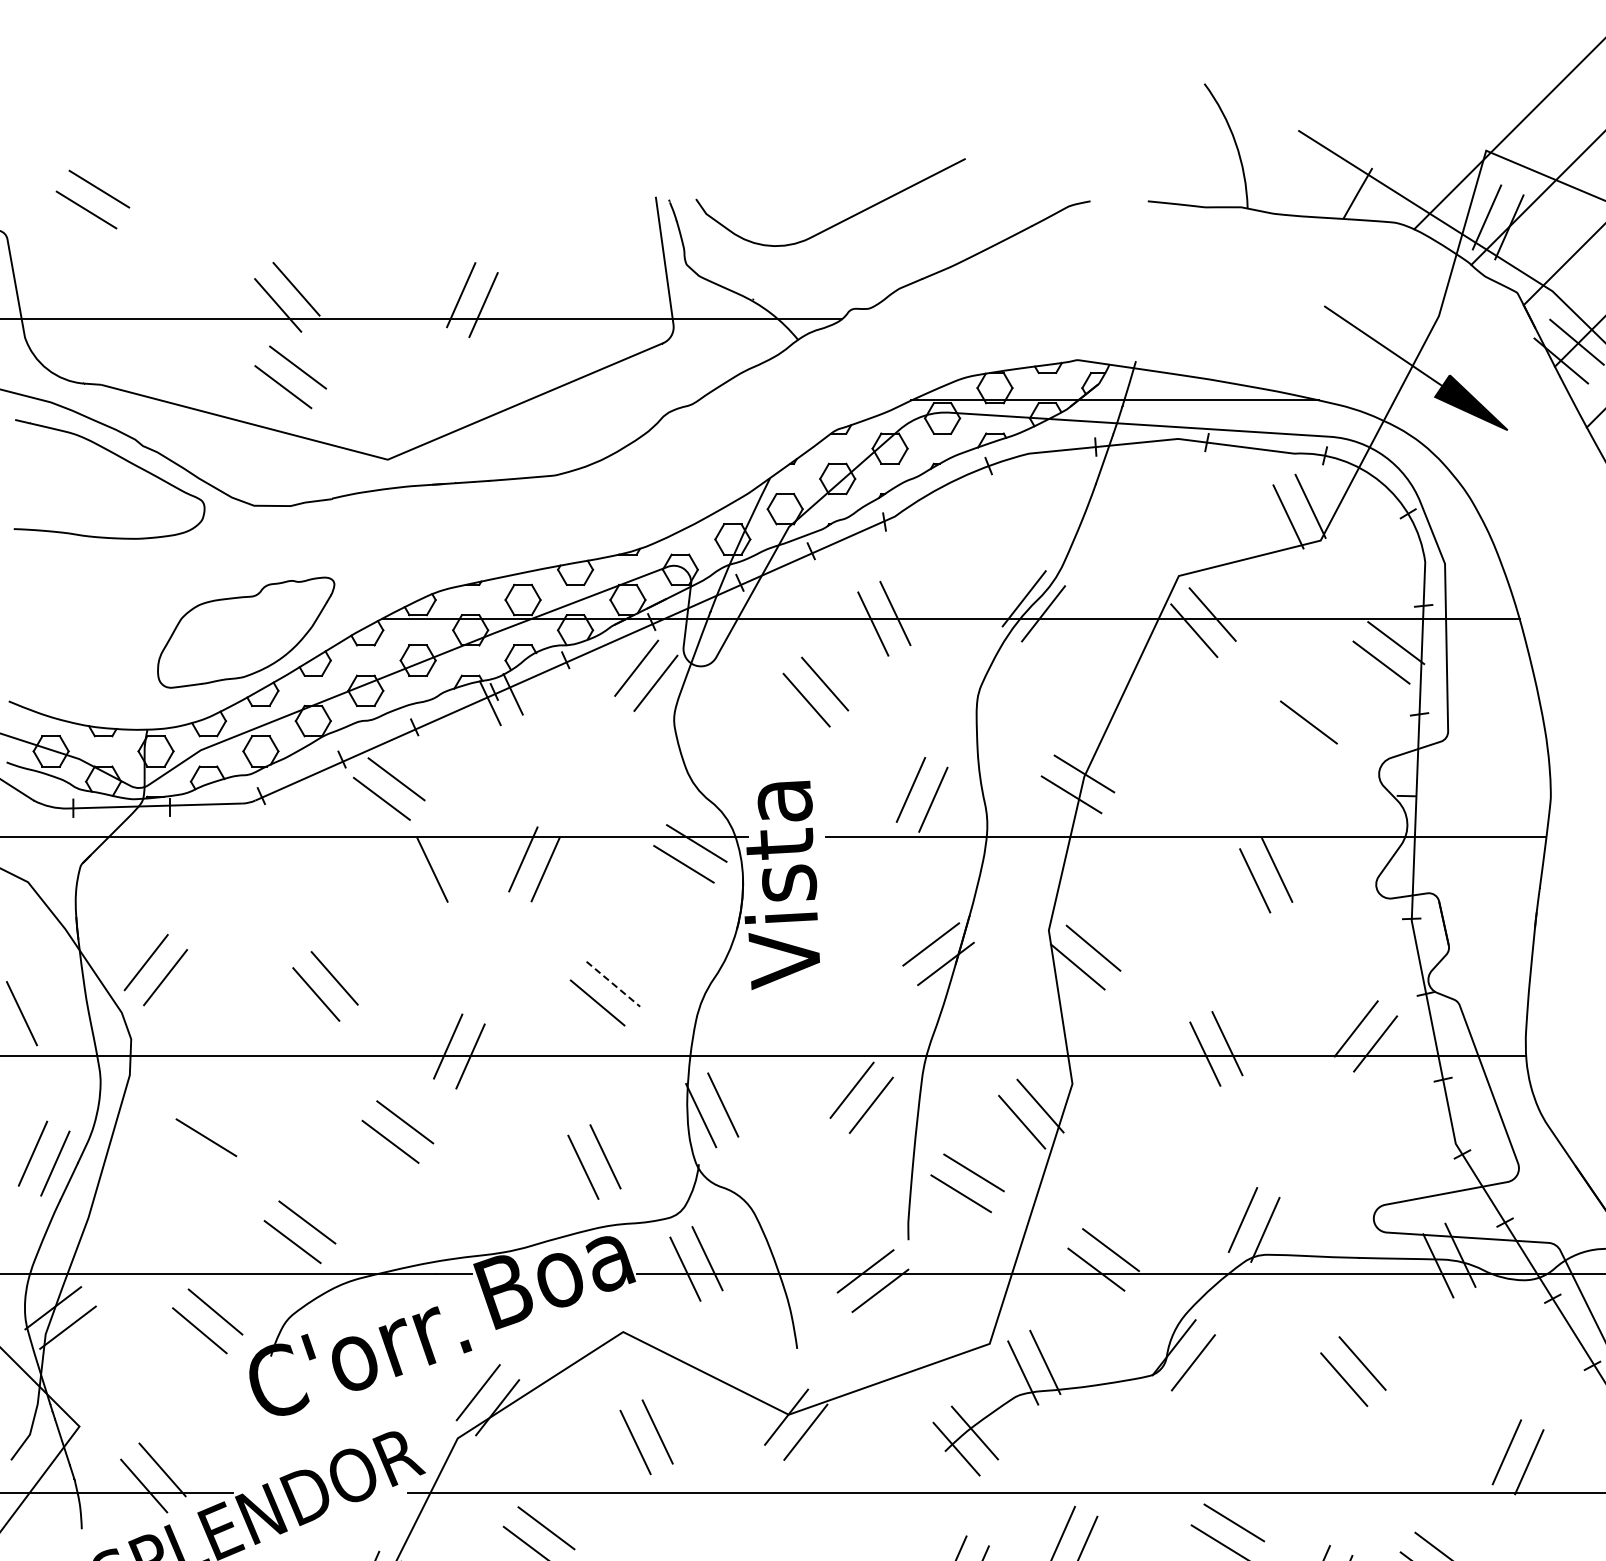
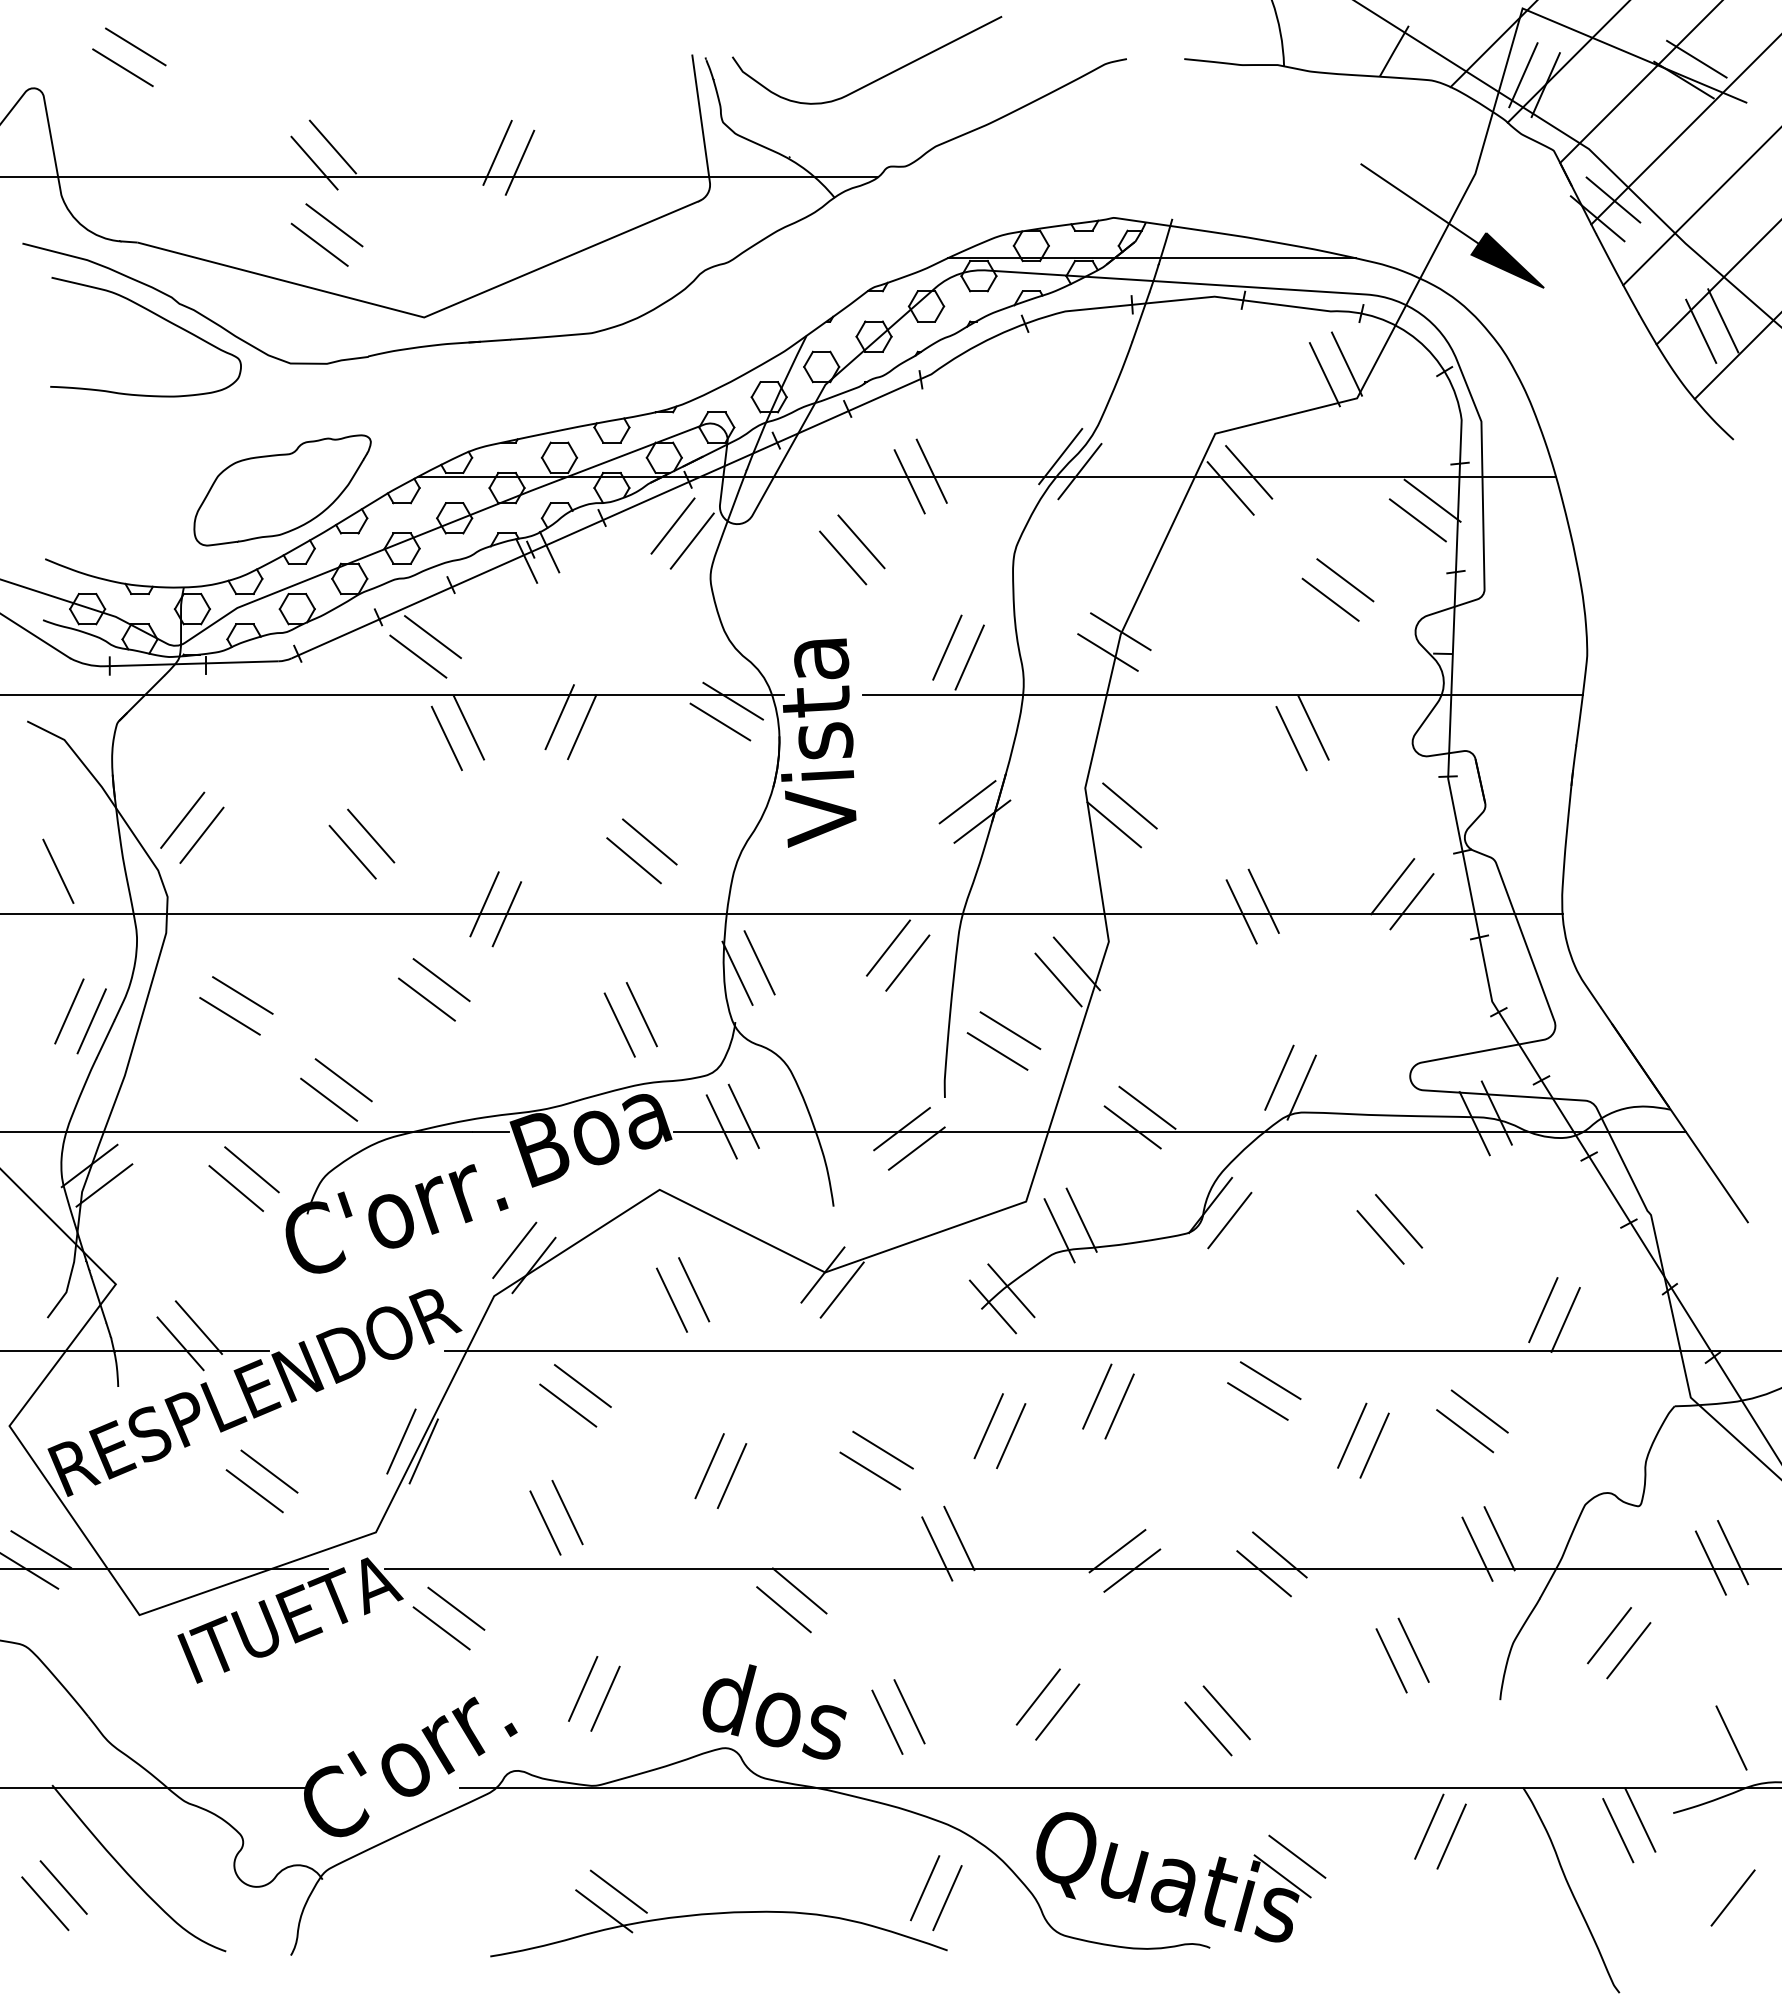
line: (1294, 741) -> (1330, 599), added
line: (410, 880) -> (446, 738), added
line: (613, 983) -> (649, 841), dashed -> solid
line: (193, 1157) -> (229, 1015), added

